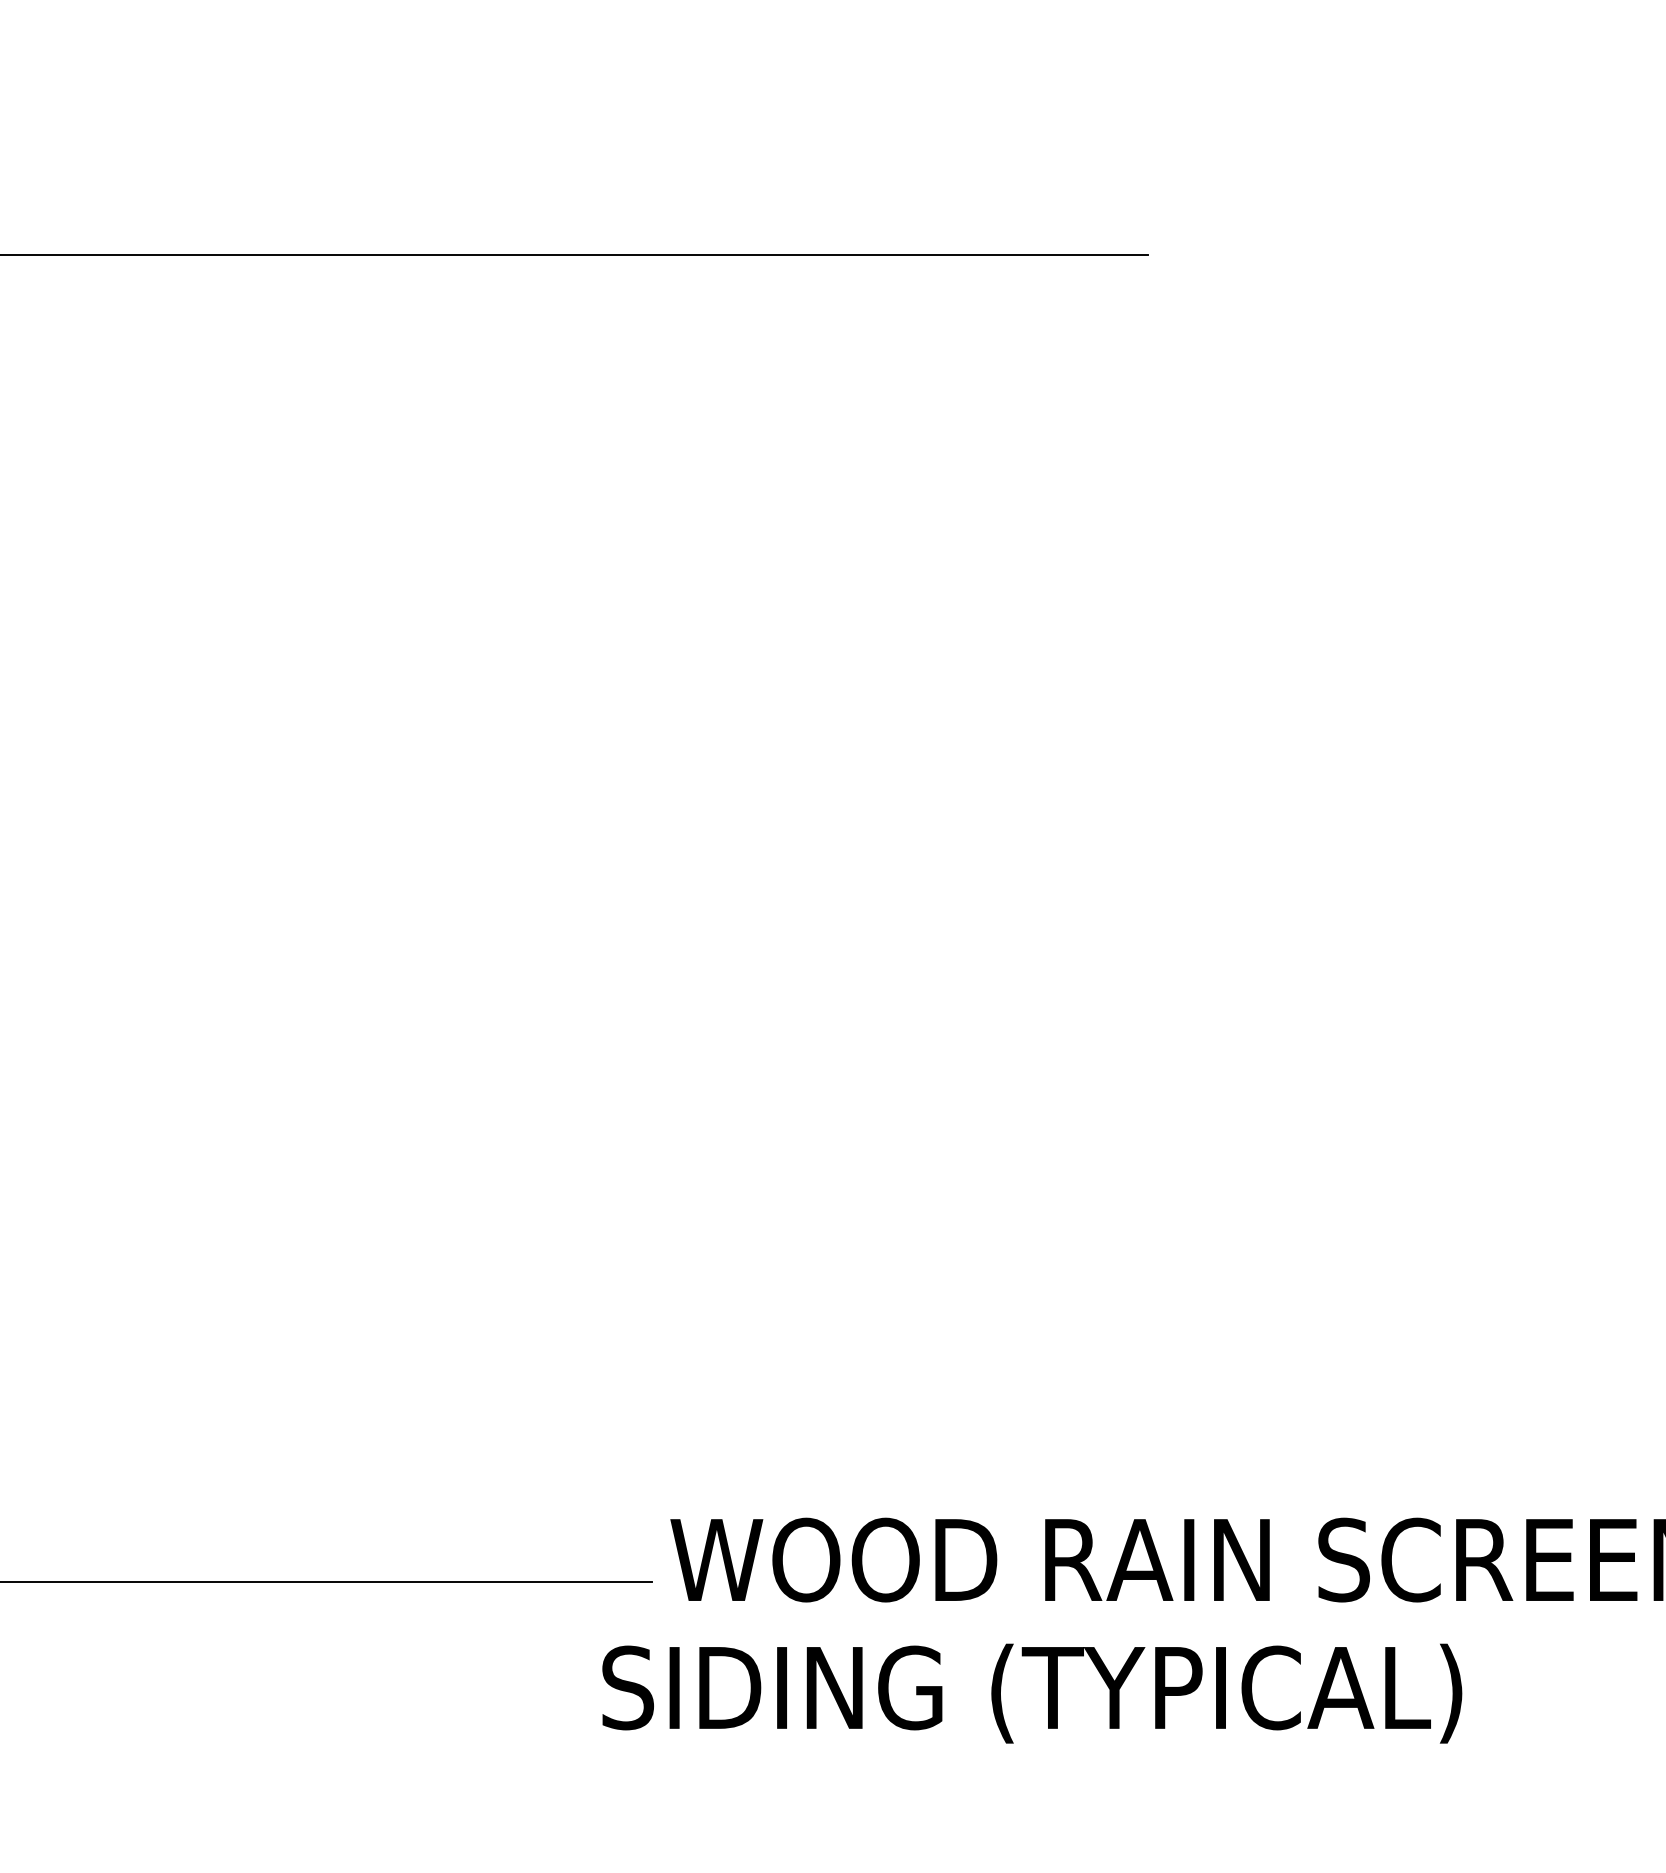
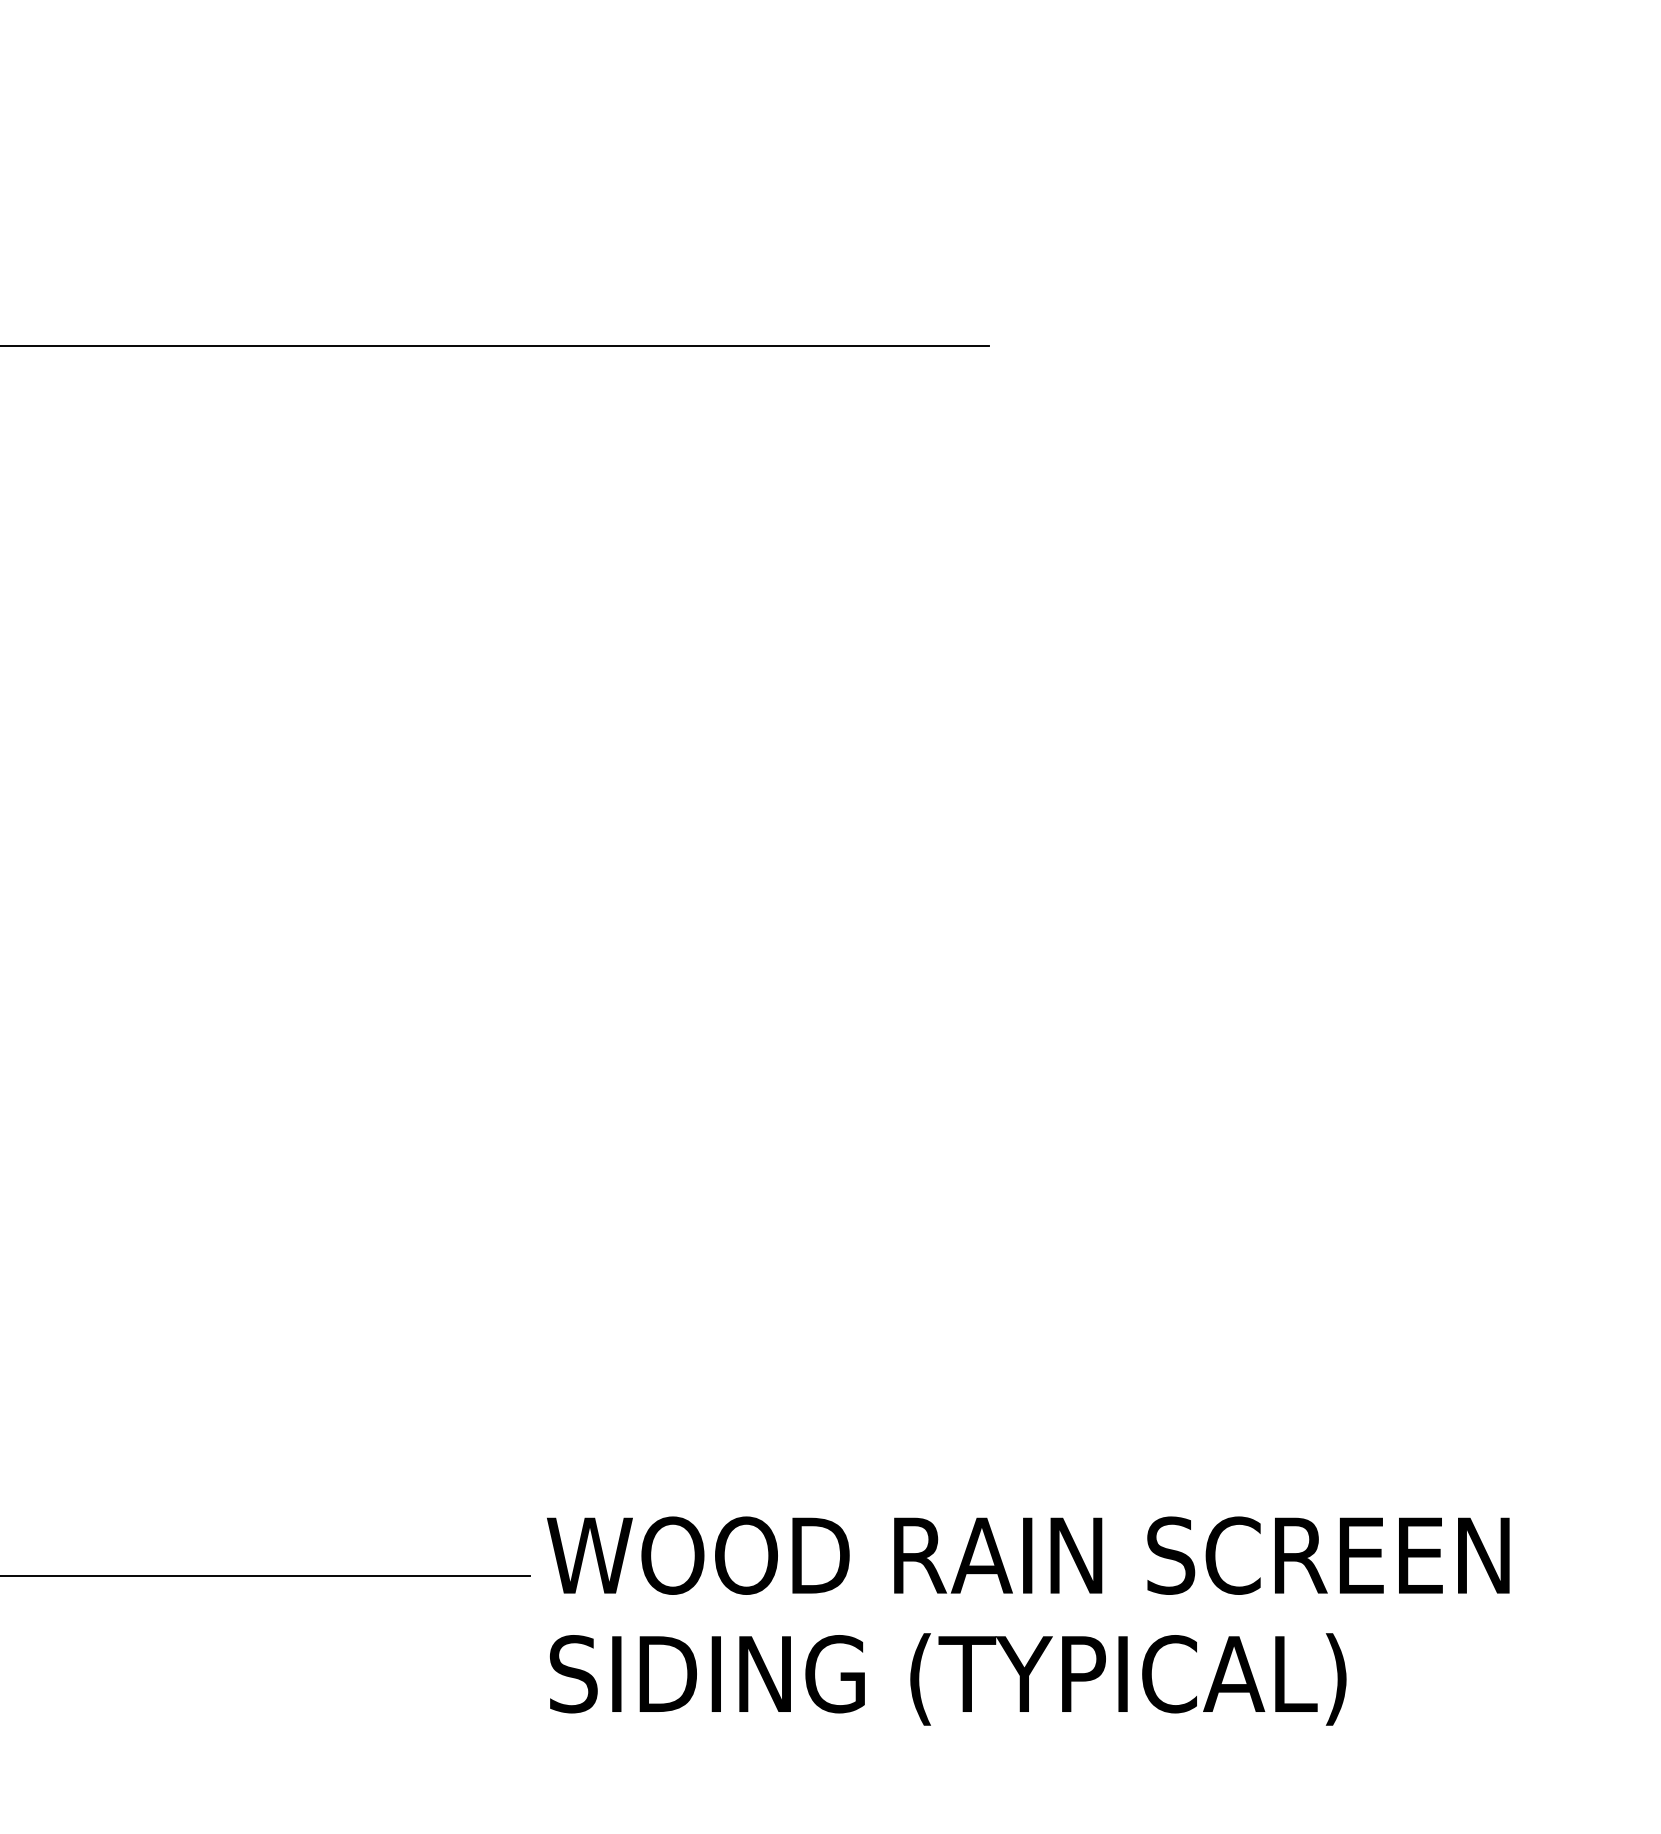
text: (1032, 1693) -> (948, 1679), moved

